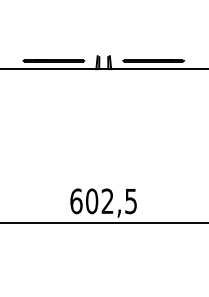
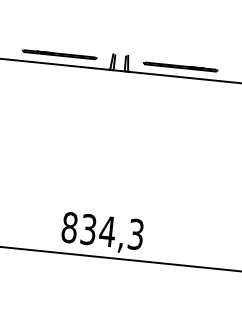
text: (103, 201) -> (102, 231), 602,5 -> 834,3

